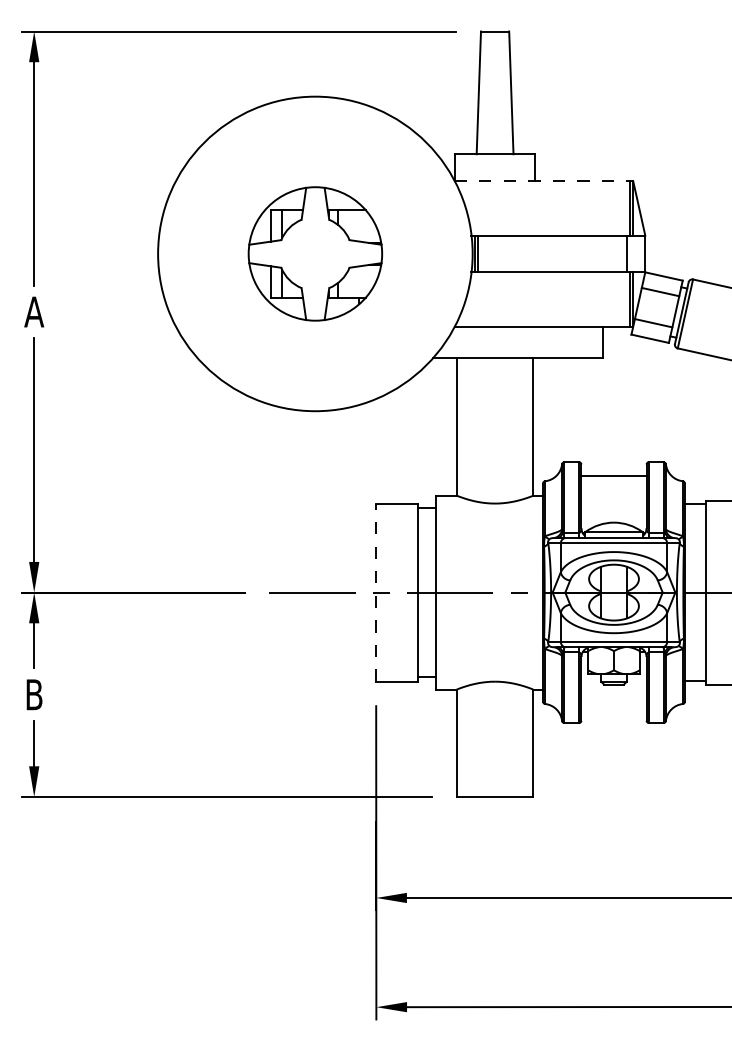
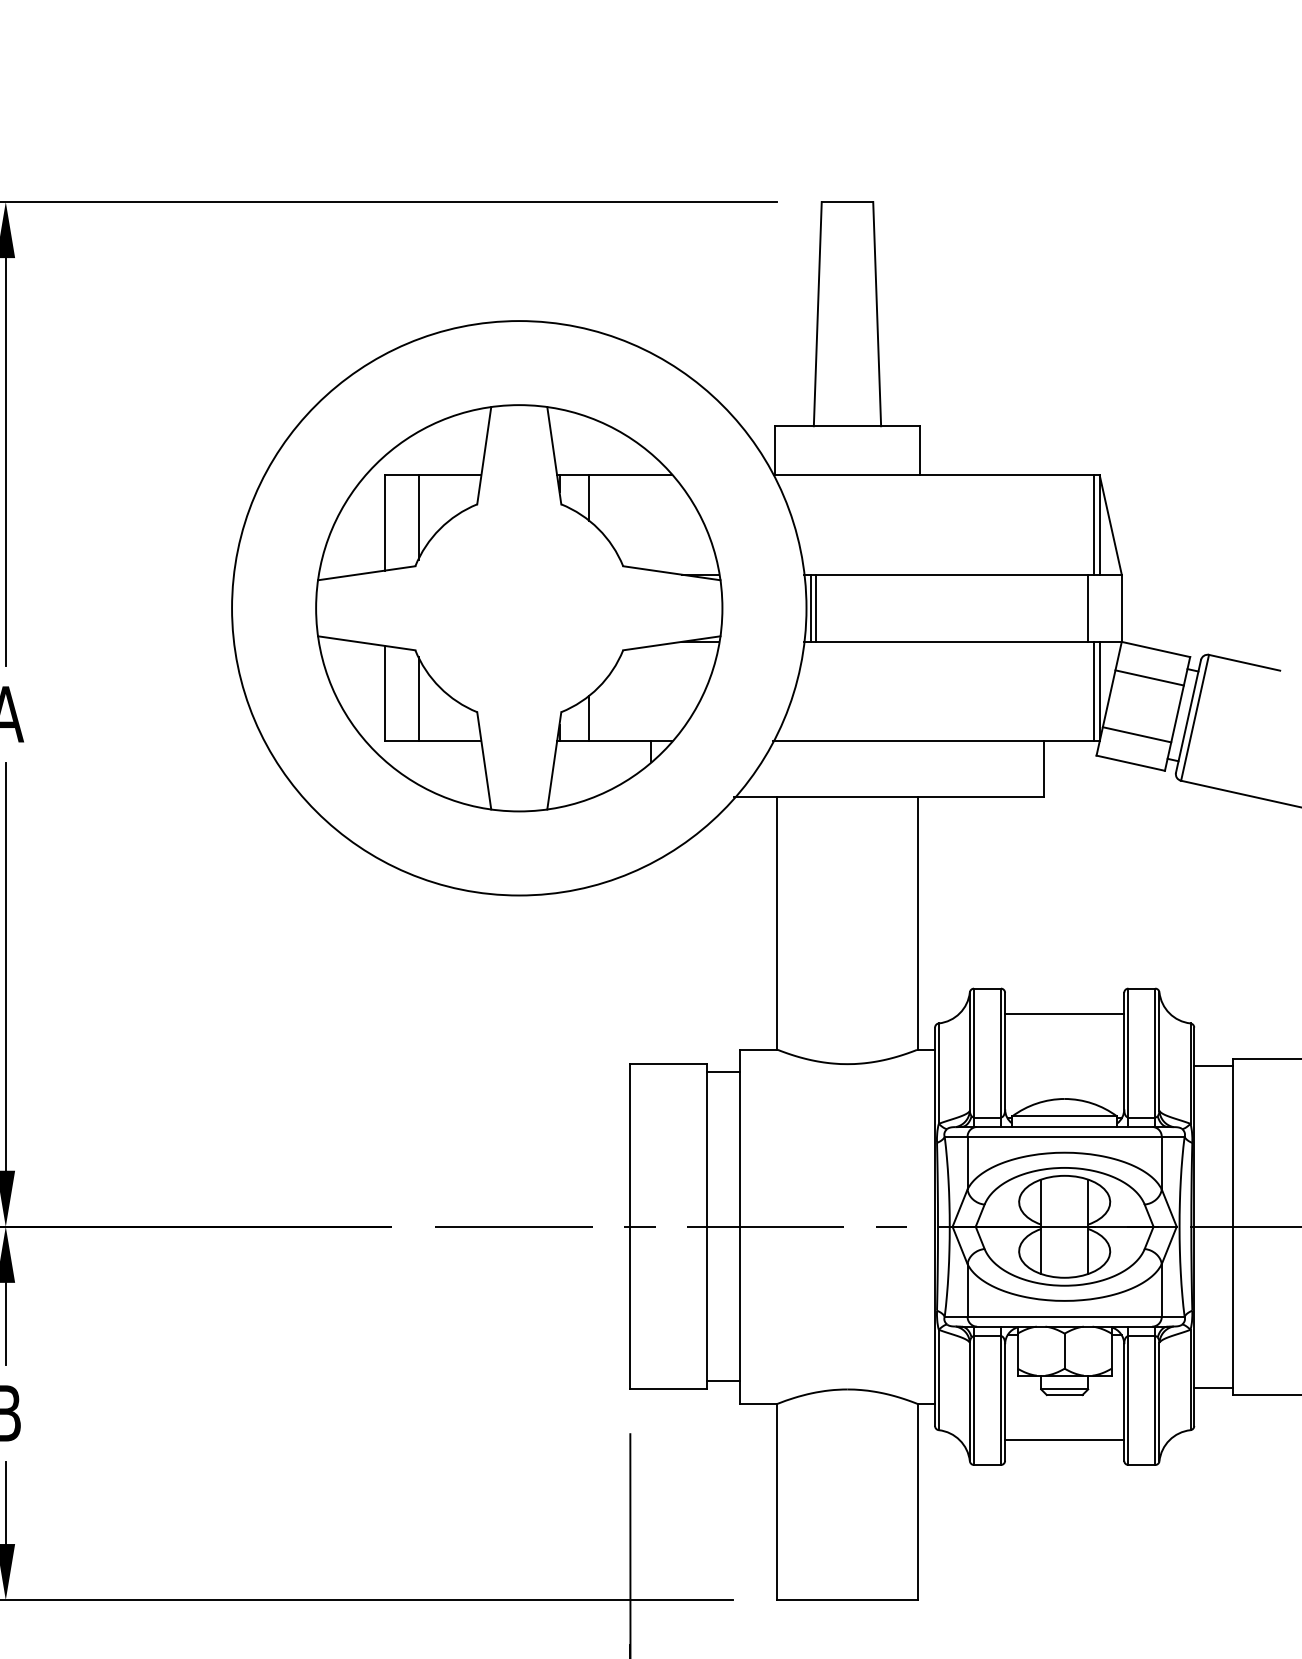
line: (544, 181) -> (937, 475), dashed -> solid
part: (315, 253) -> (519, 607), size x1.67
line: (376, 592) -> (630, 1226), dashed -> solid
line: (613, 709) -> (1063, 1440), added

